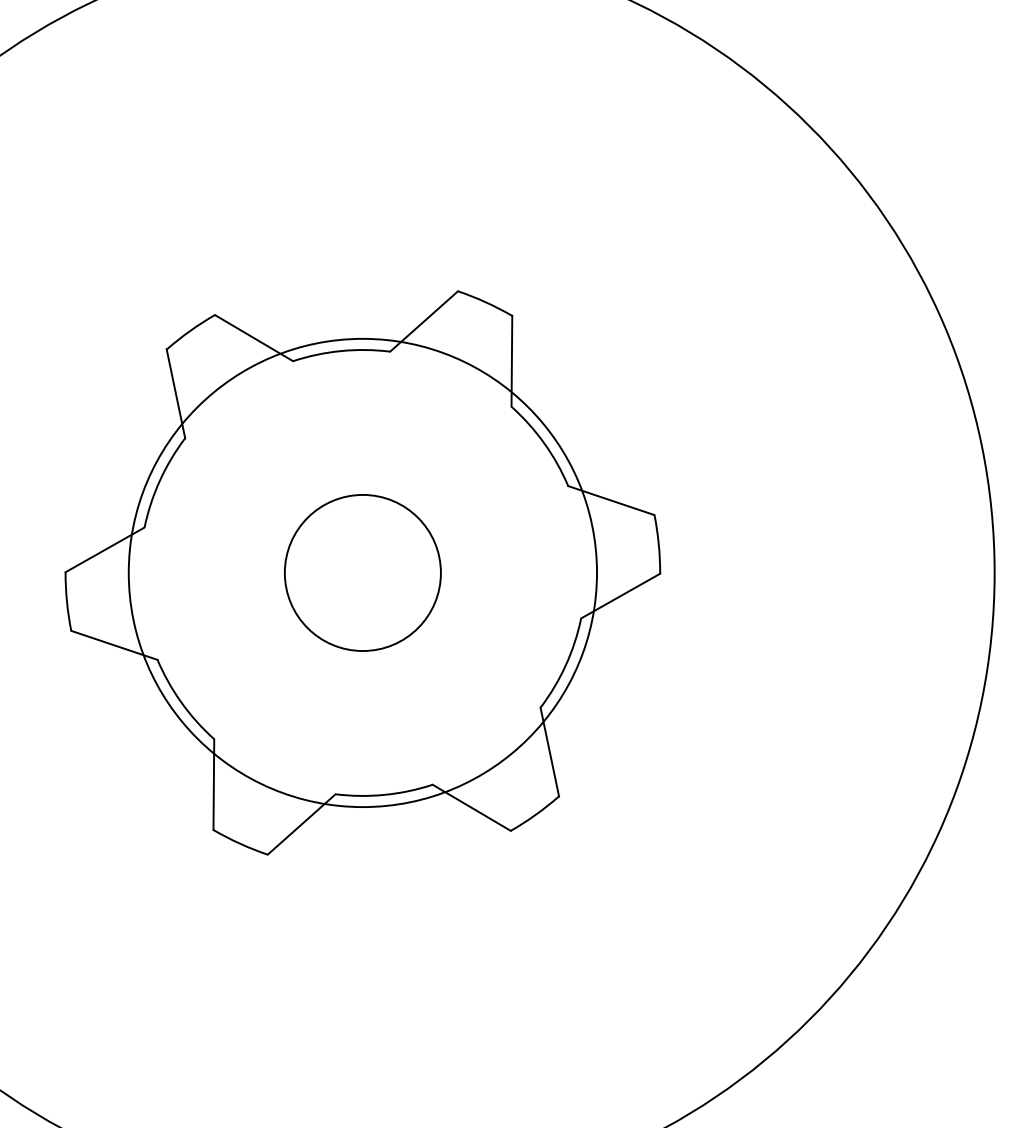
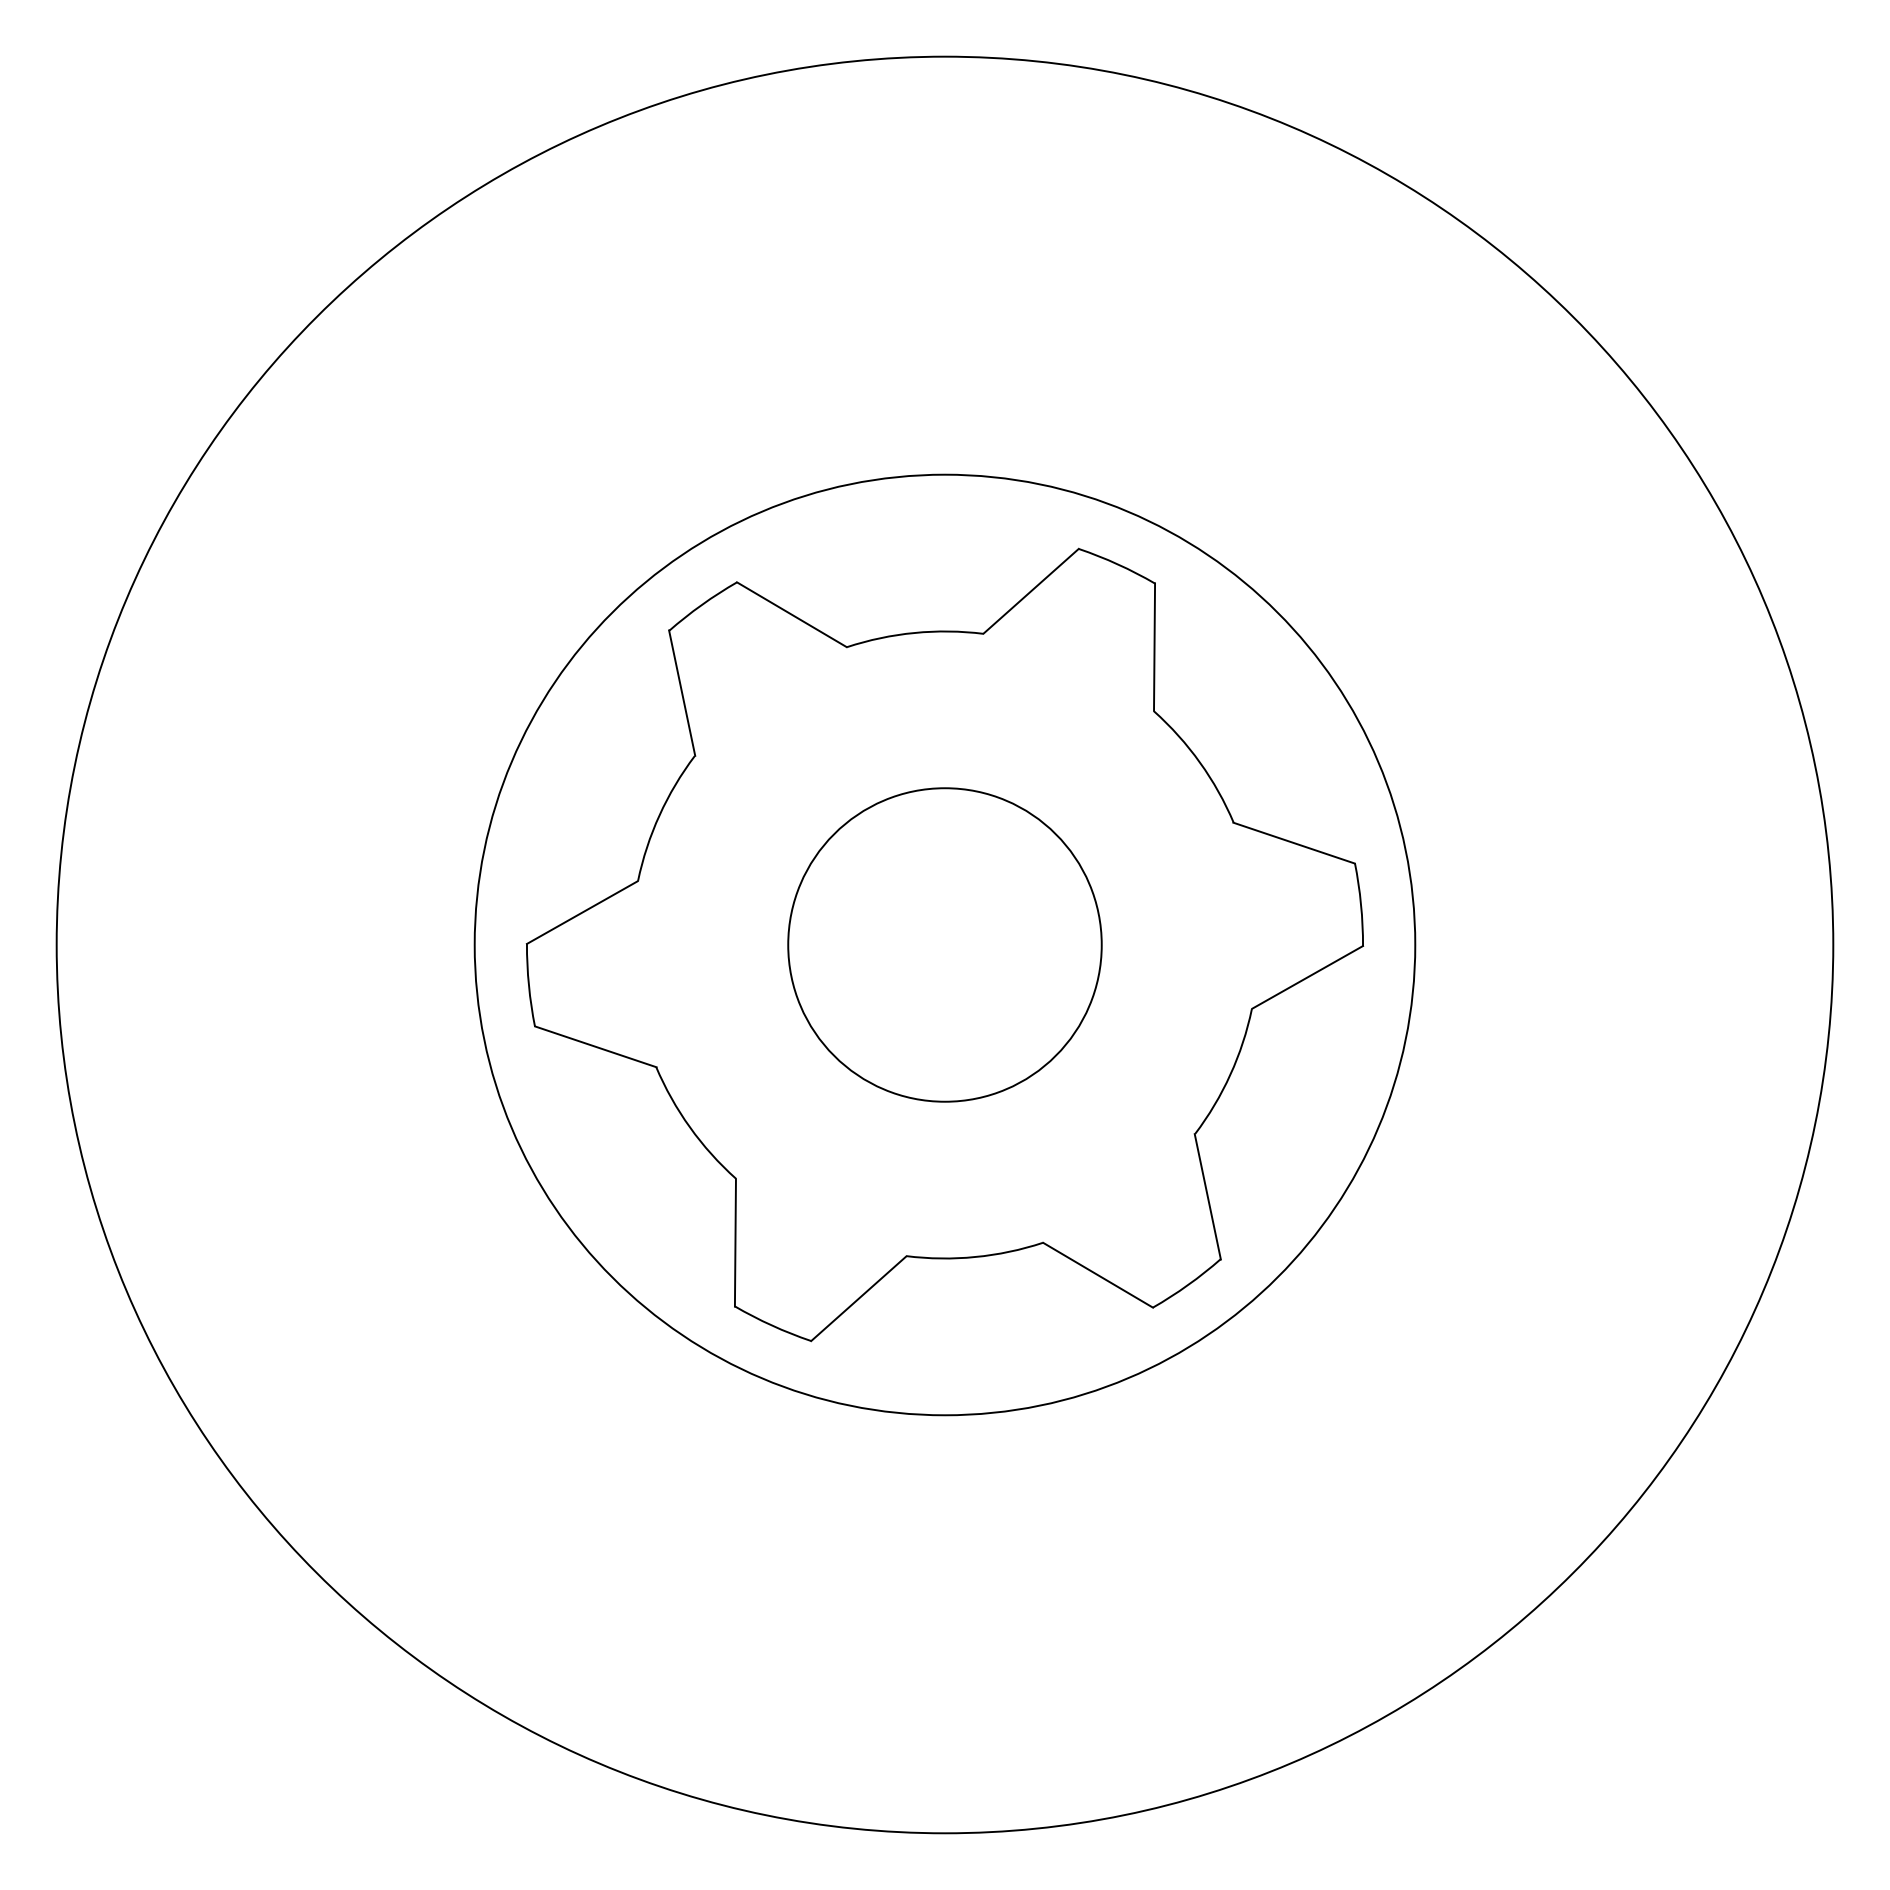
circle: (362, 572) -> (944, 944), size x1.43
circle: (362, 572) -> (944, 944), size x1.43

